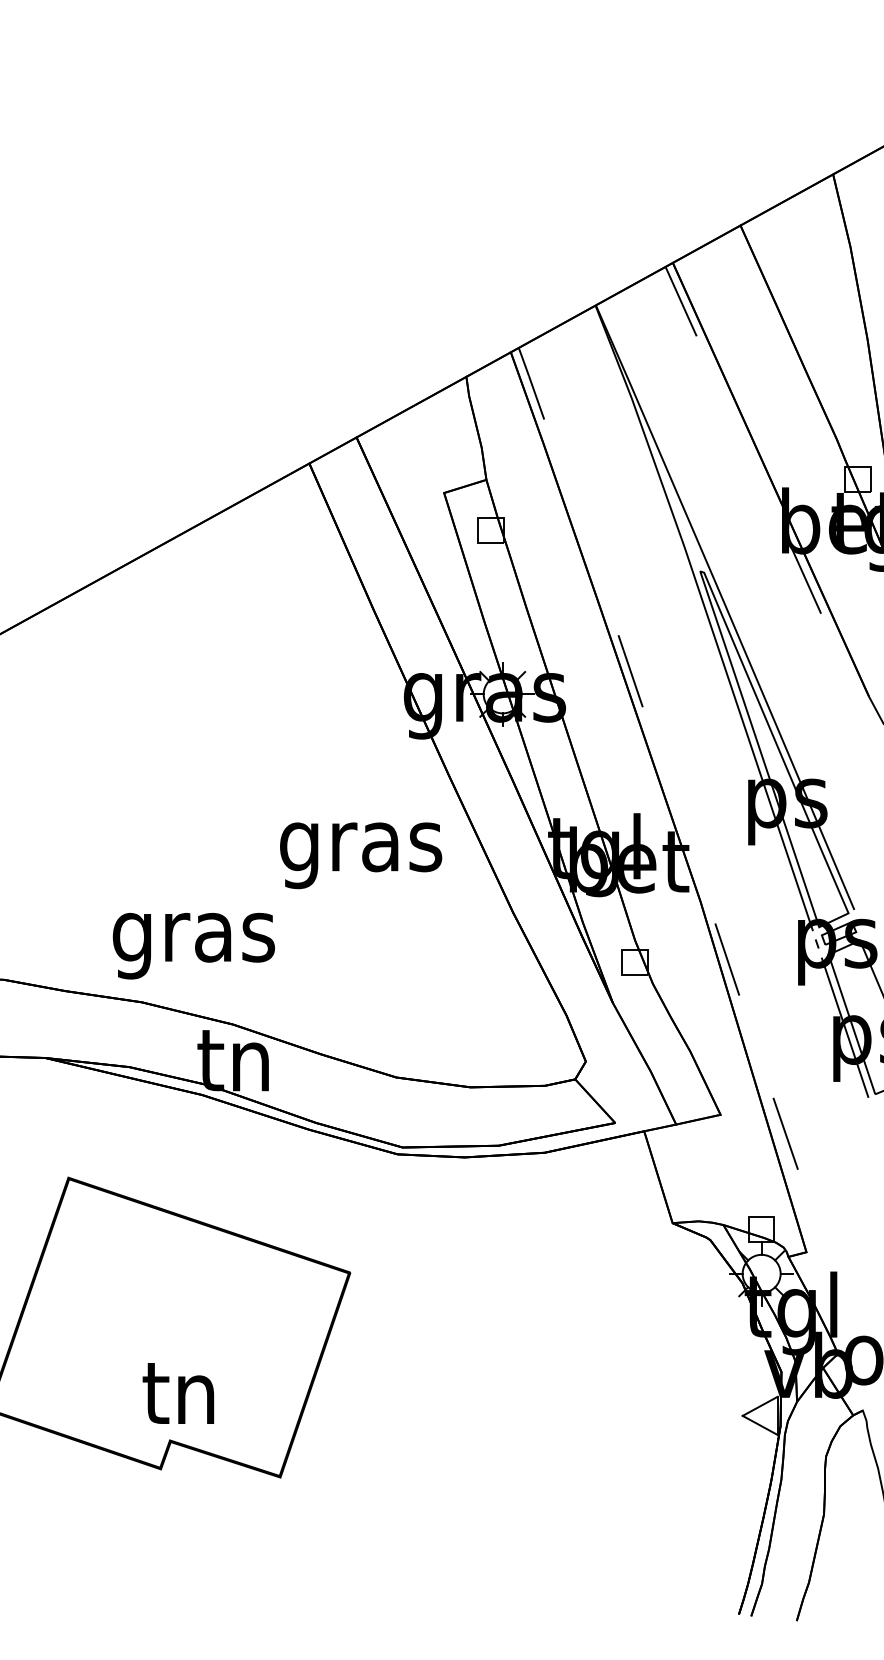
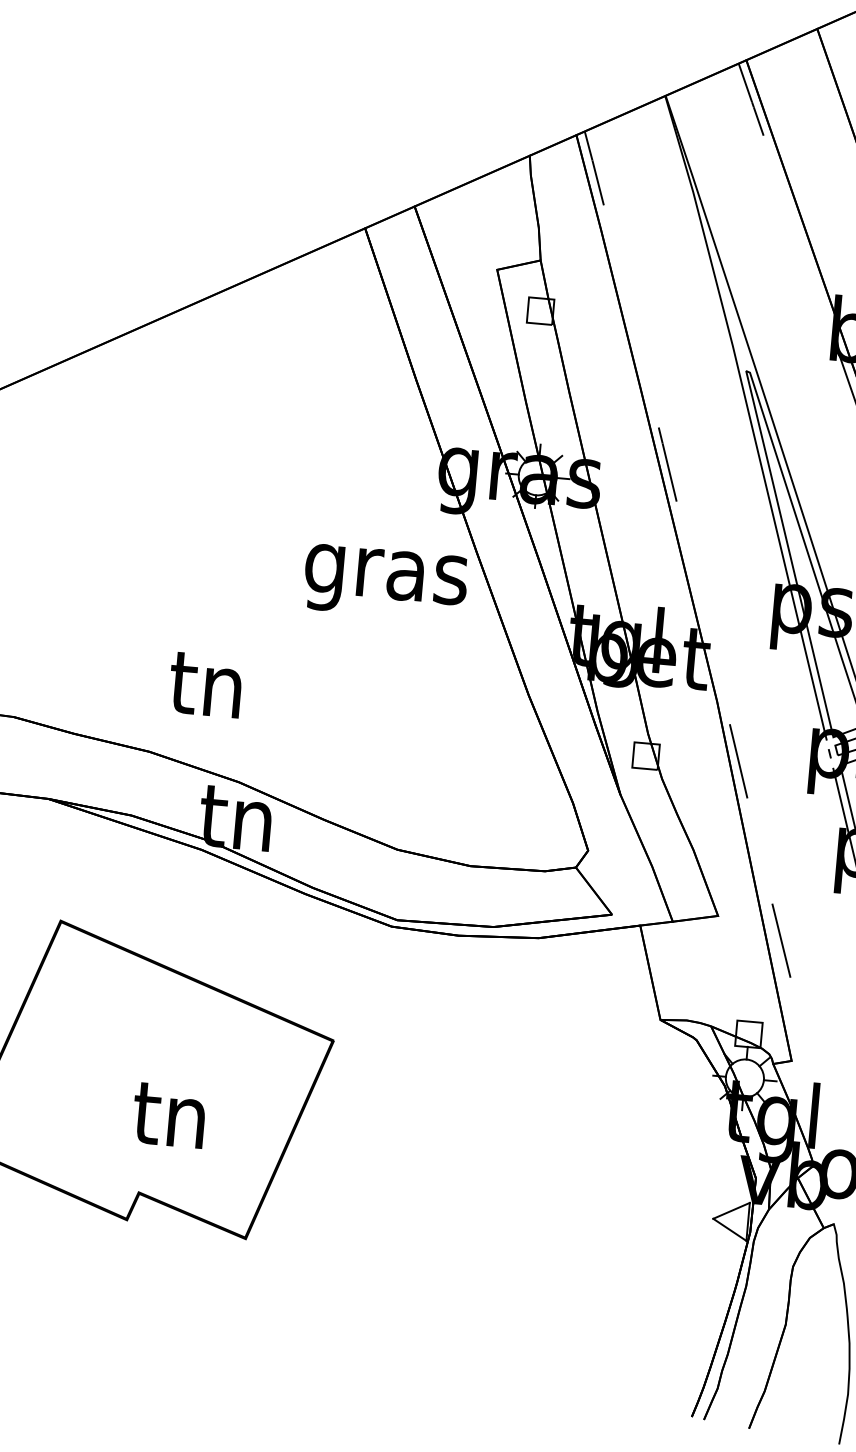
text: (361, 855) -> (386, 582), moved
text: (193, 939) -> (206, 693), gras -> tn
text: (178, 1393) -> (169, 1115), moved

